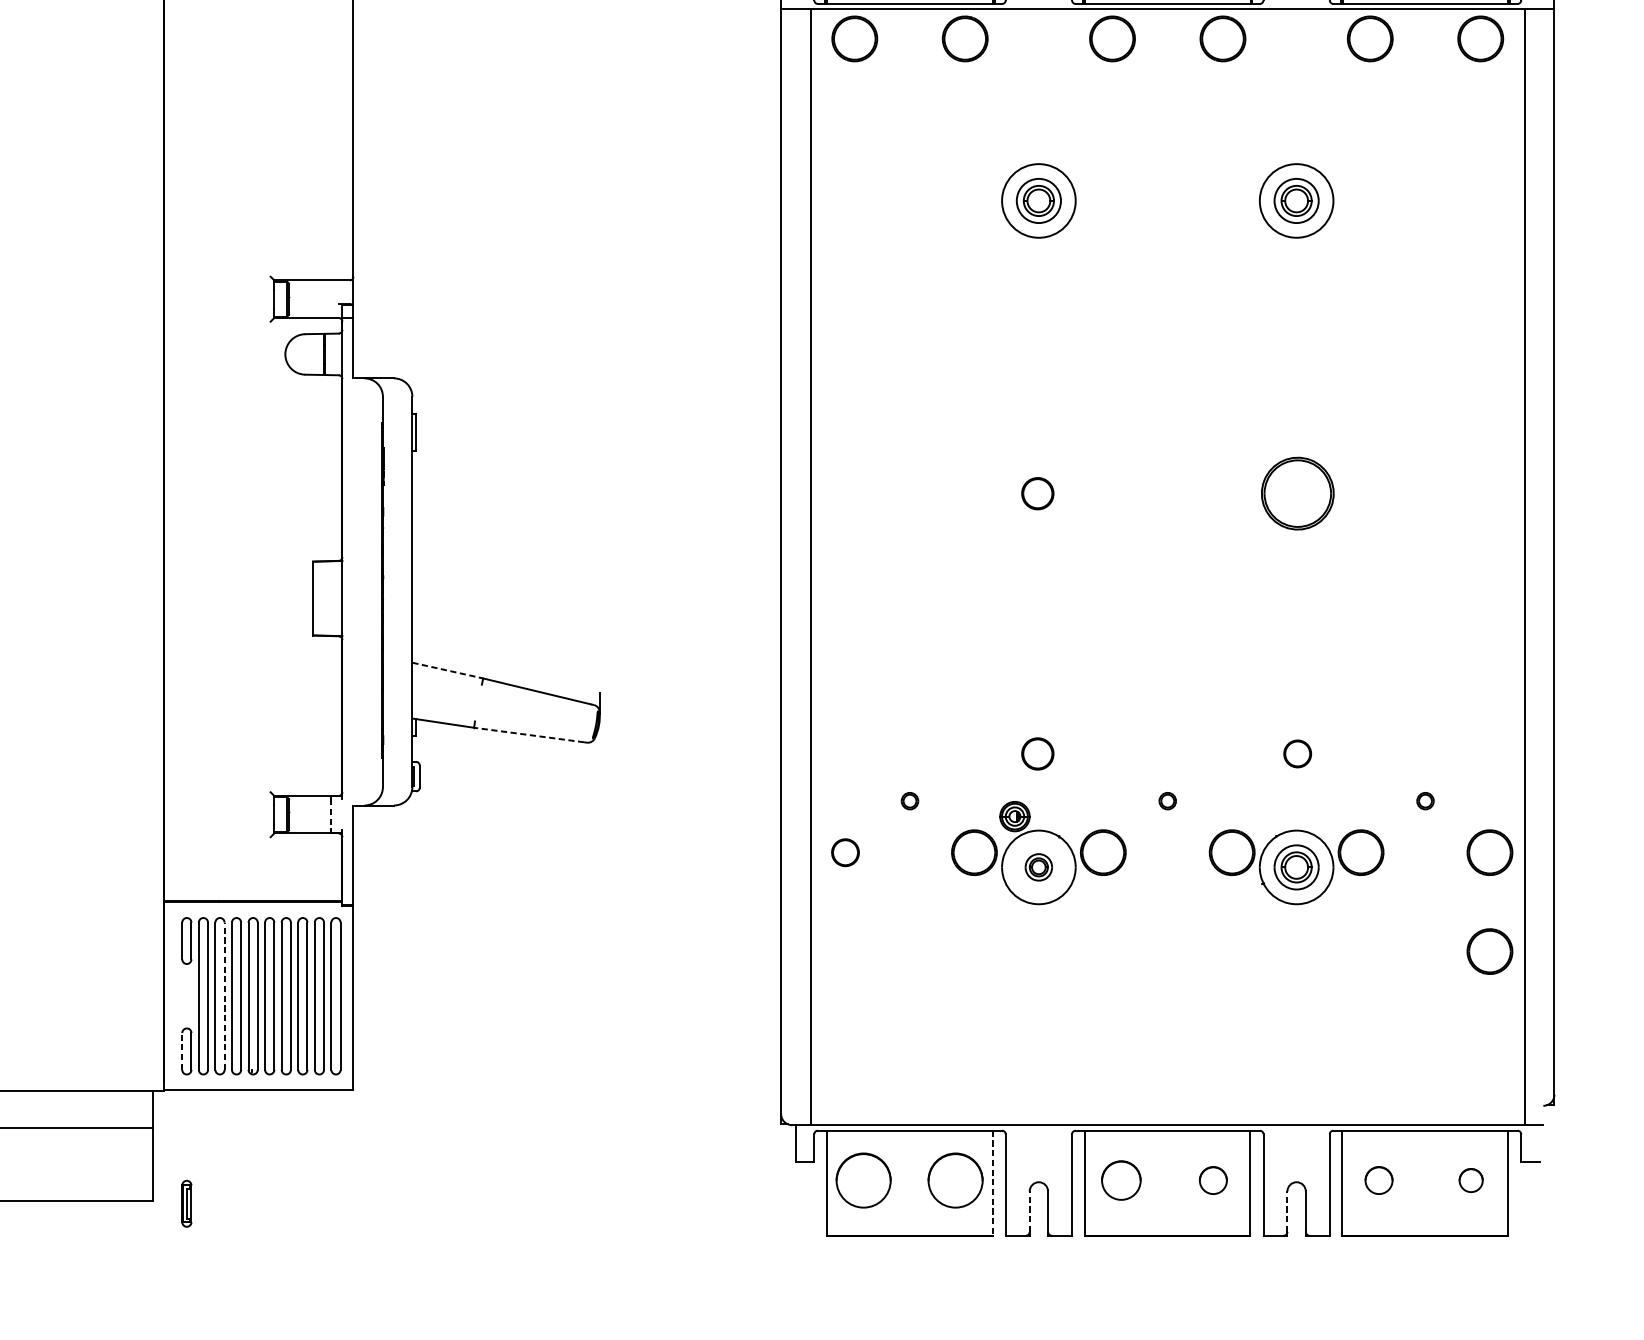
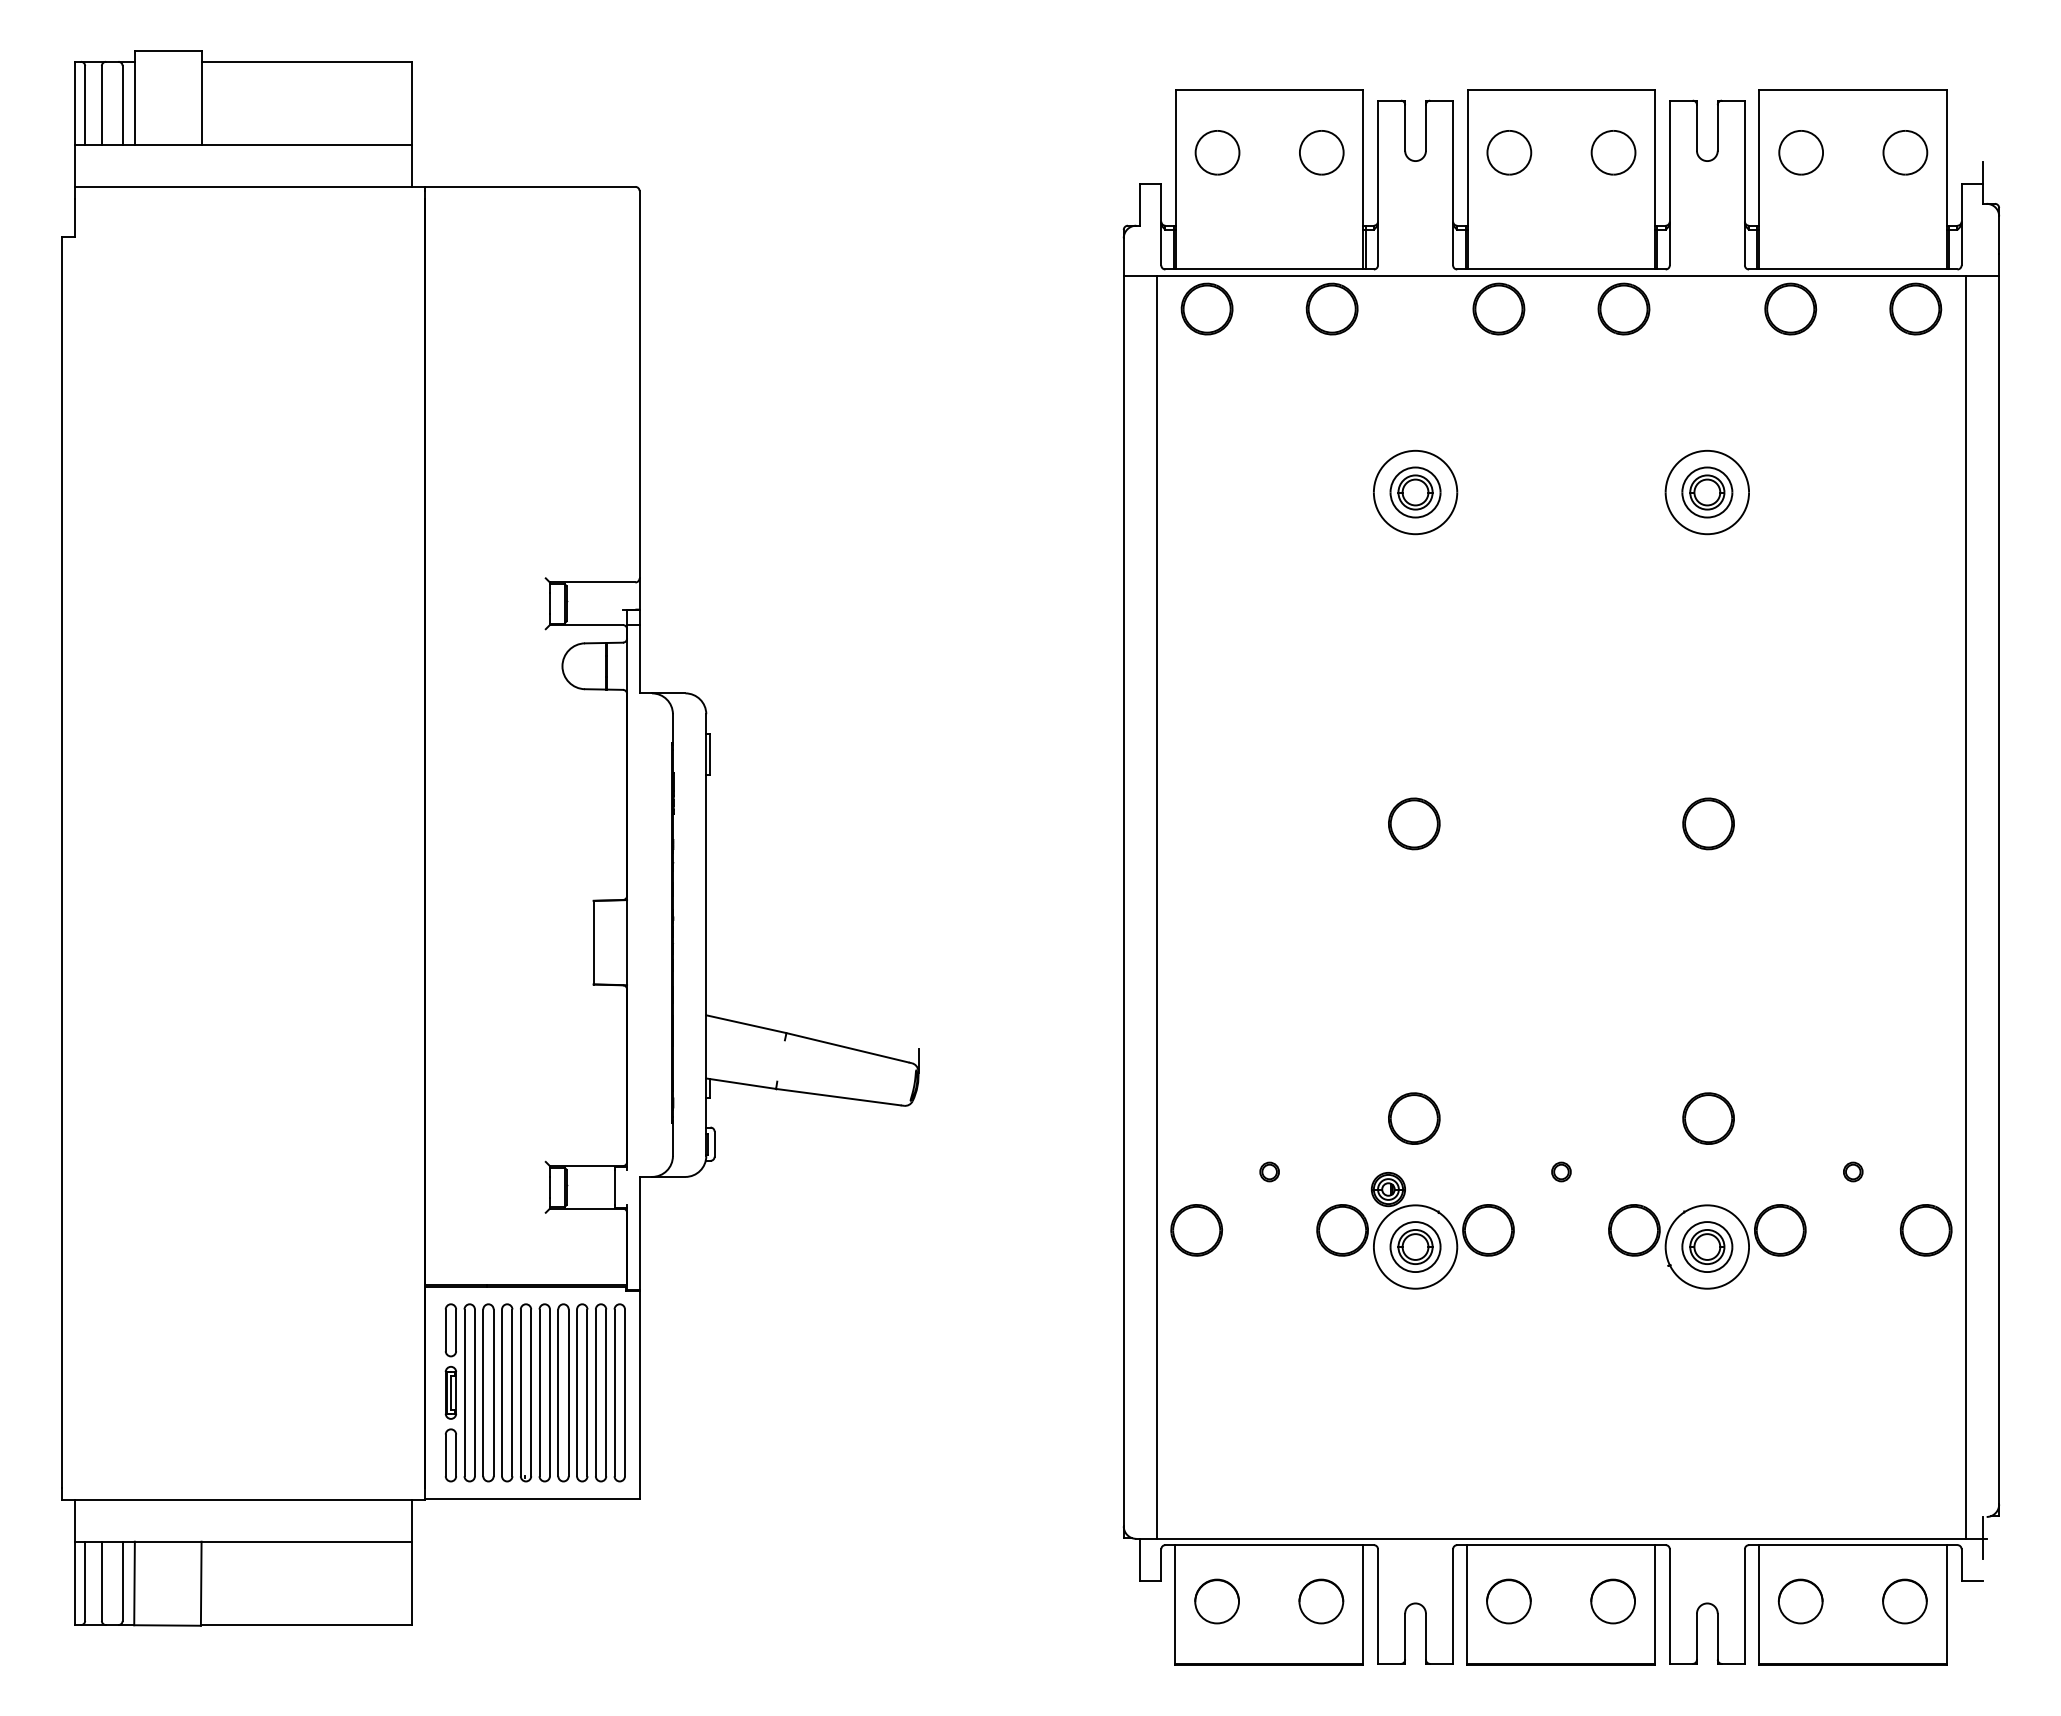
part: (1037, 493) -> (1414, 823), size x1.43
part: (1297, 493) -> (1708, 823), size x0.62
line: (447, 670) -> (746, 1024), dashed -> solid
line: (529, 735) -> (838, 1097), dashed -> solid
part: (1037, 753) -> (1414, 1118), size x1.43
part: (1297, 753) -> (1708, 1118), size x1.67
line: (331, 814) -> (614, 1187), dashed -> solid
part: (845, 852) -> (1196, 1230), size x1.67
part: (1038, 866) -> (1415, 1246), size x1.67
part: (1489, 951) -> (1925, 1342), removed
line: (224, 995) -> (493, 1392), dashed -> solid
line: (182, 1051) -> (445, 1455), dashed -> solid
line: (1539, 1123) -> (1982, 1537), added
part: (863, 1180) -> (1216, 1601), size x0.71
part: (955, 1180) -> (1321, 1601), size x0.71
part: (1212, 1180) -> (1612, 1601), size x1.43
part: (1378, 1180) -> (1800, 1601), size x1.43
part: (1470, 1180) -> (1904, 1601), size x1.67
line: (992, 1184) -> (1363, 1605), dashed -> solid
part: (186, 1203) -> (450, 1392), moved
line: (1030, 1211) -> (1405, 1636), dashed -> solid
line: (1287, 1211) -> (1696, 1636), dashed -> solid

